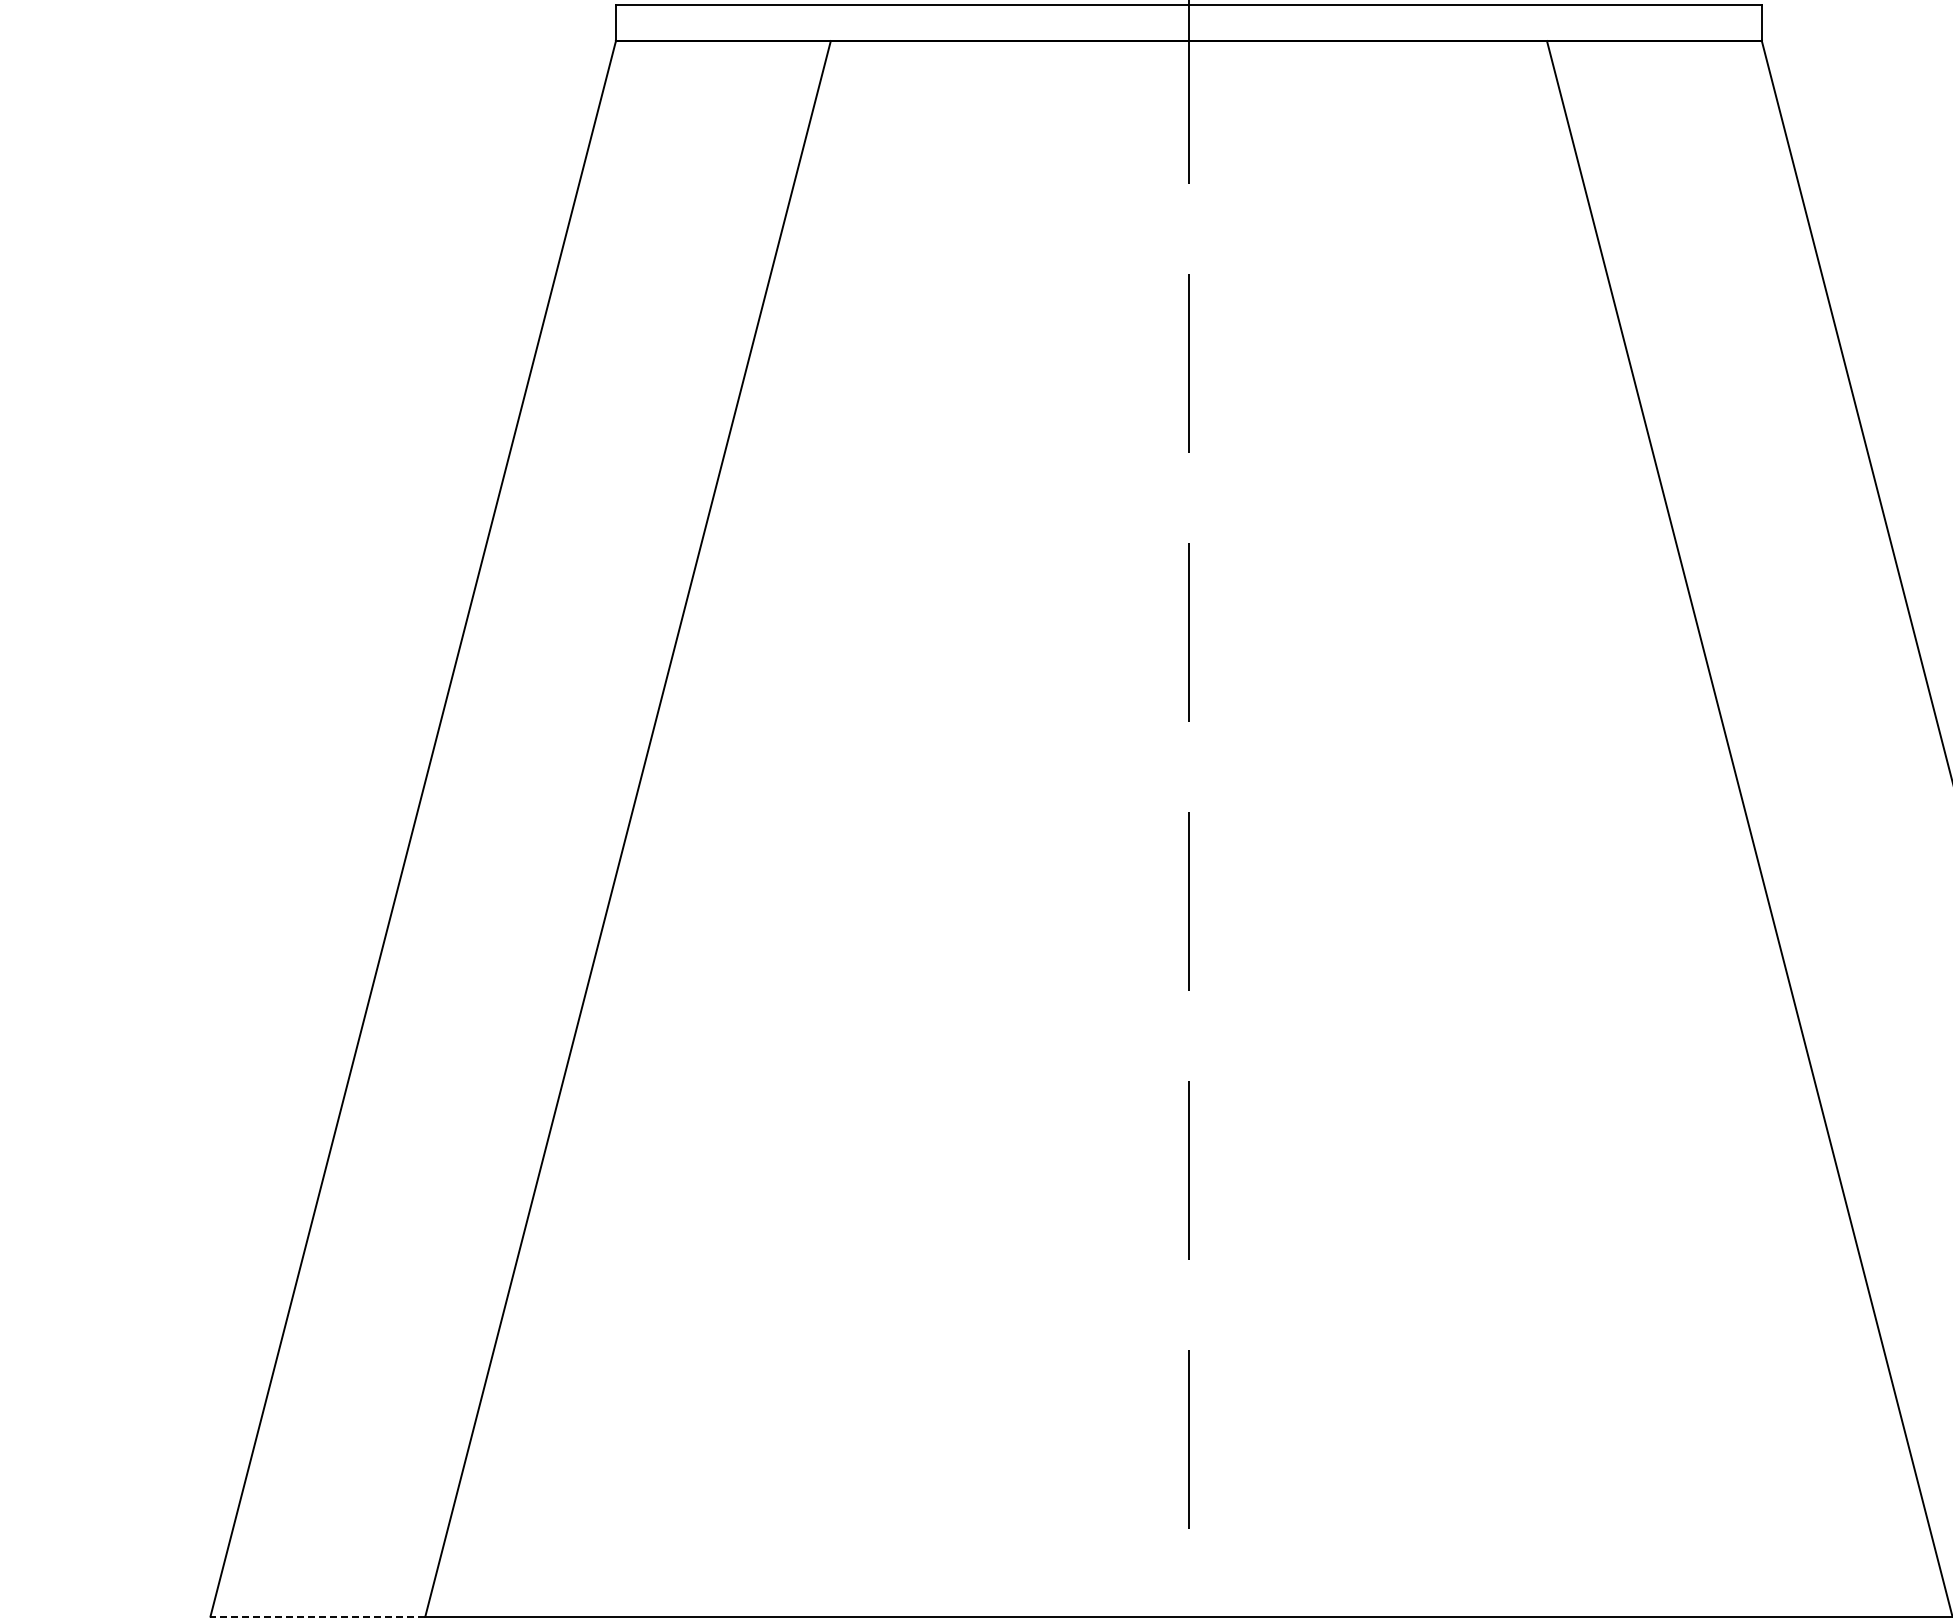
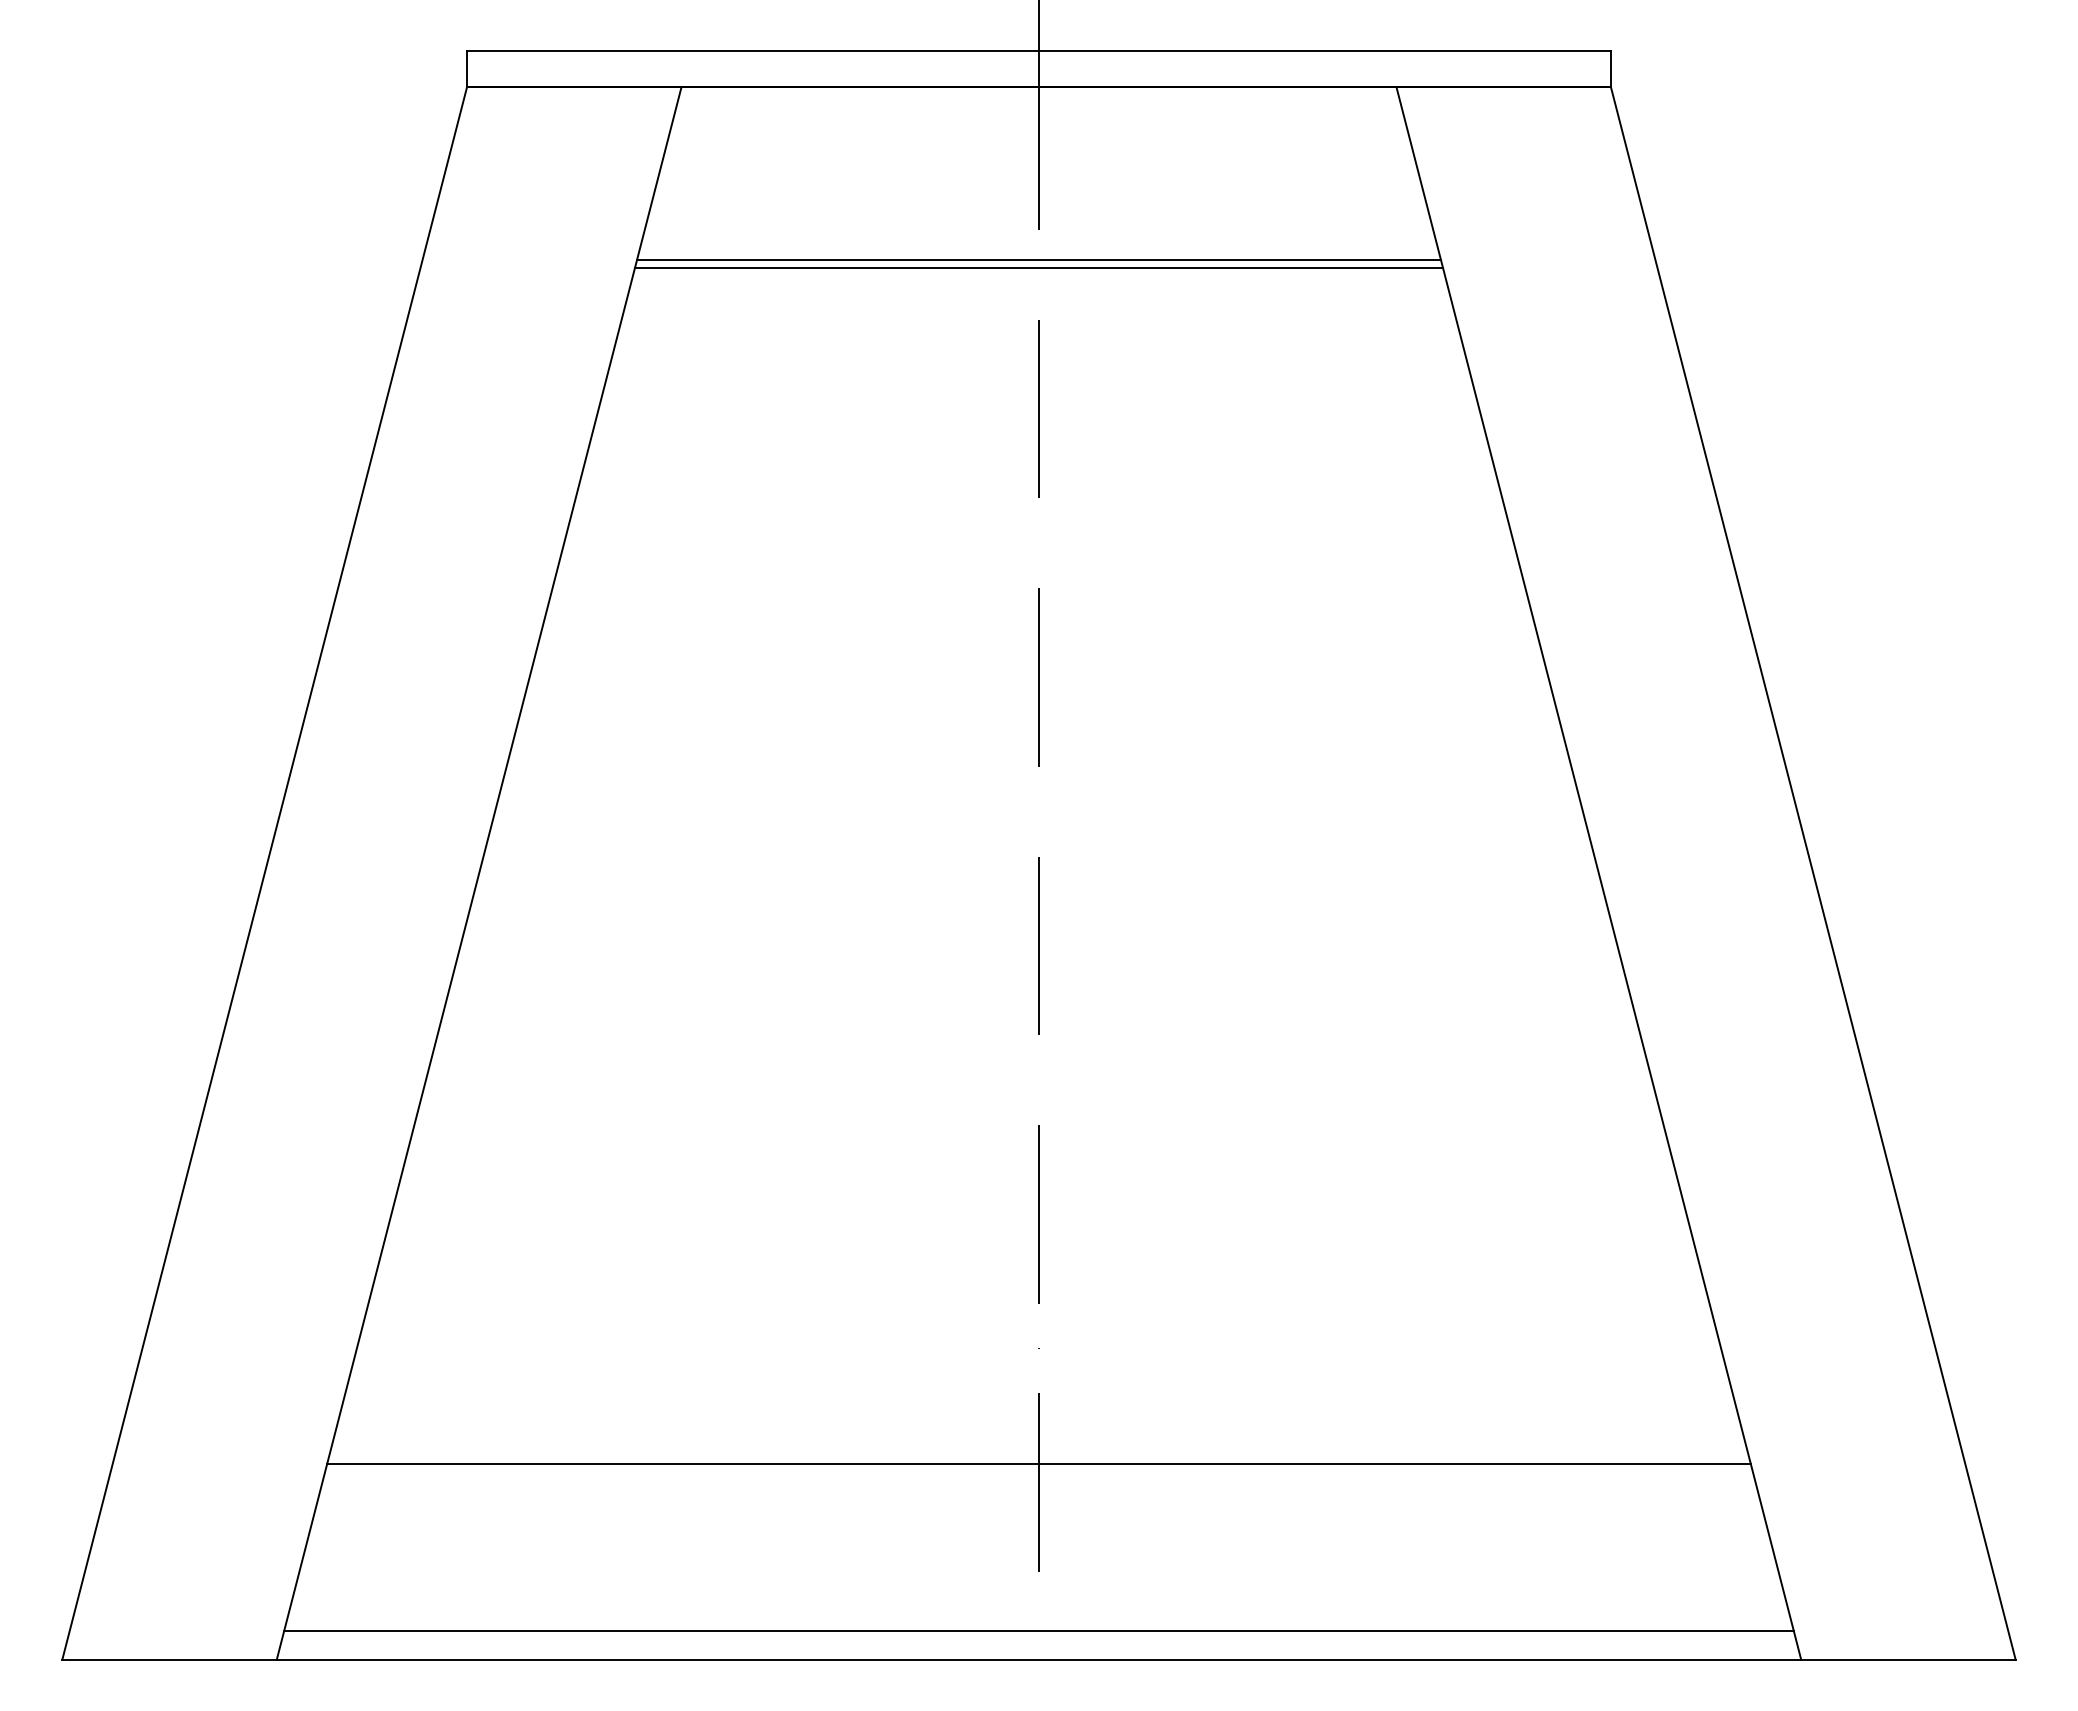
line: (1188, 214) -> (1038, 260), added
line: (1188, 221) -> (1038, 267), added
line: (1188, 1421) -> (1038, 1464), added
line: (1188, 1588) -> (1038, 1631), added
line: (317, 1616) -> (169, 1659), dashed -> solid

